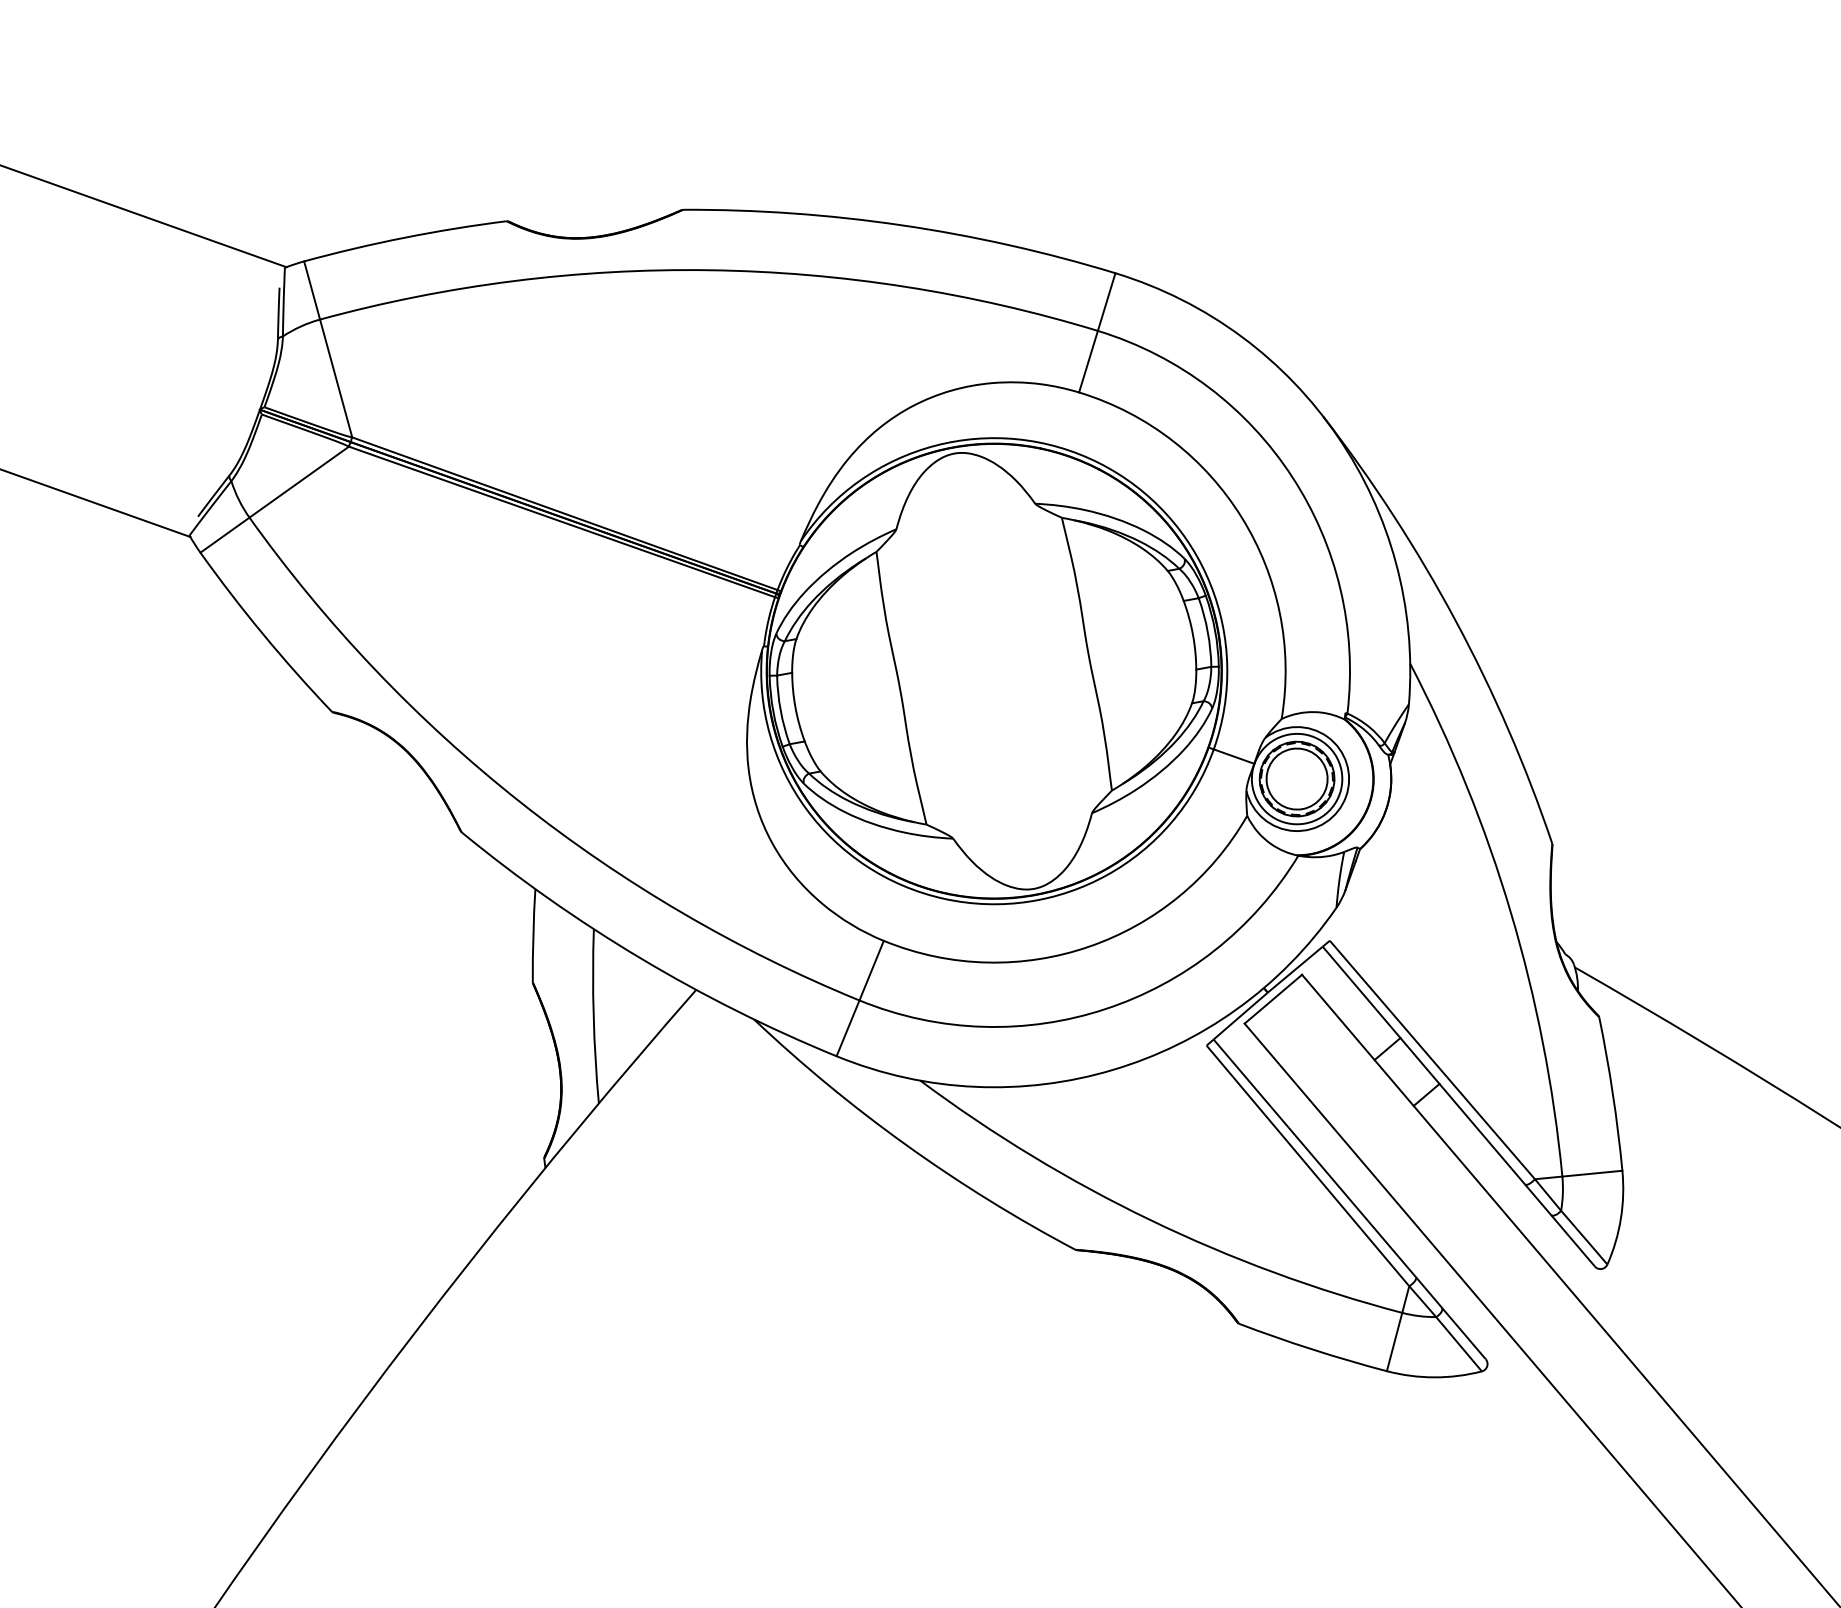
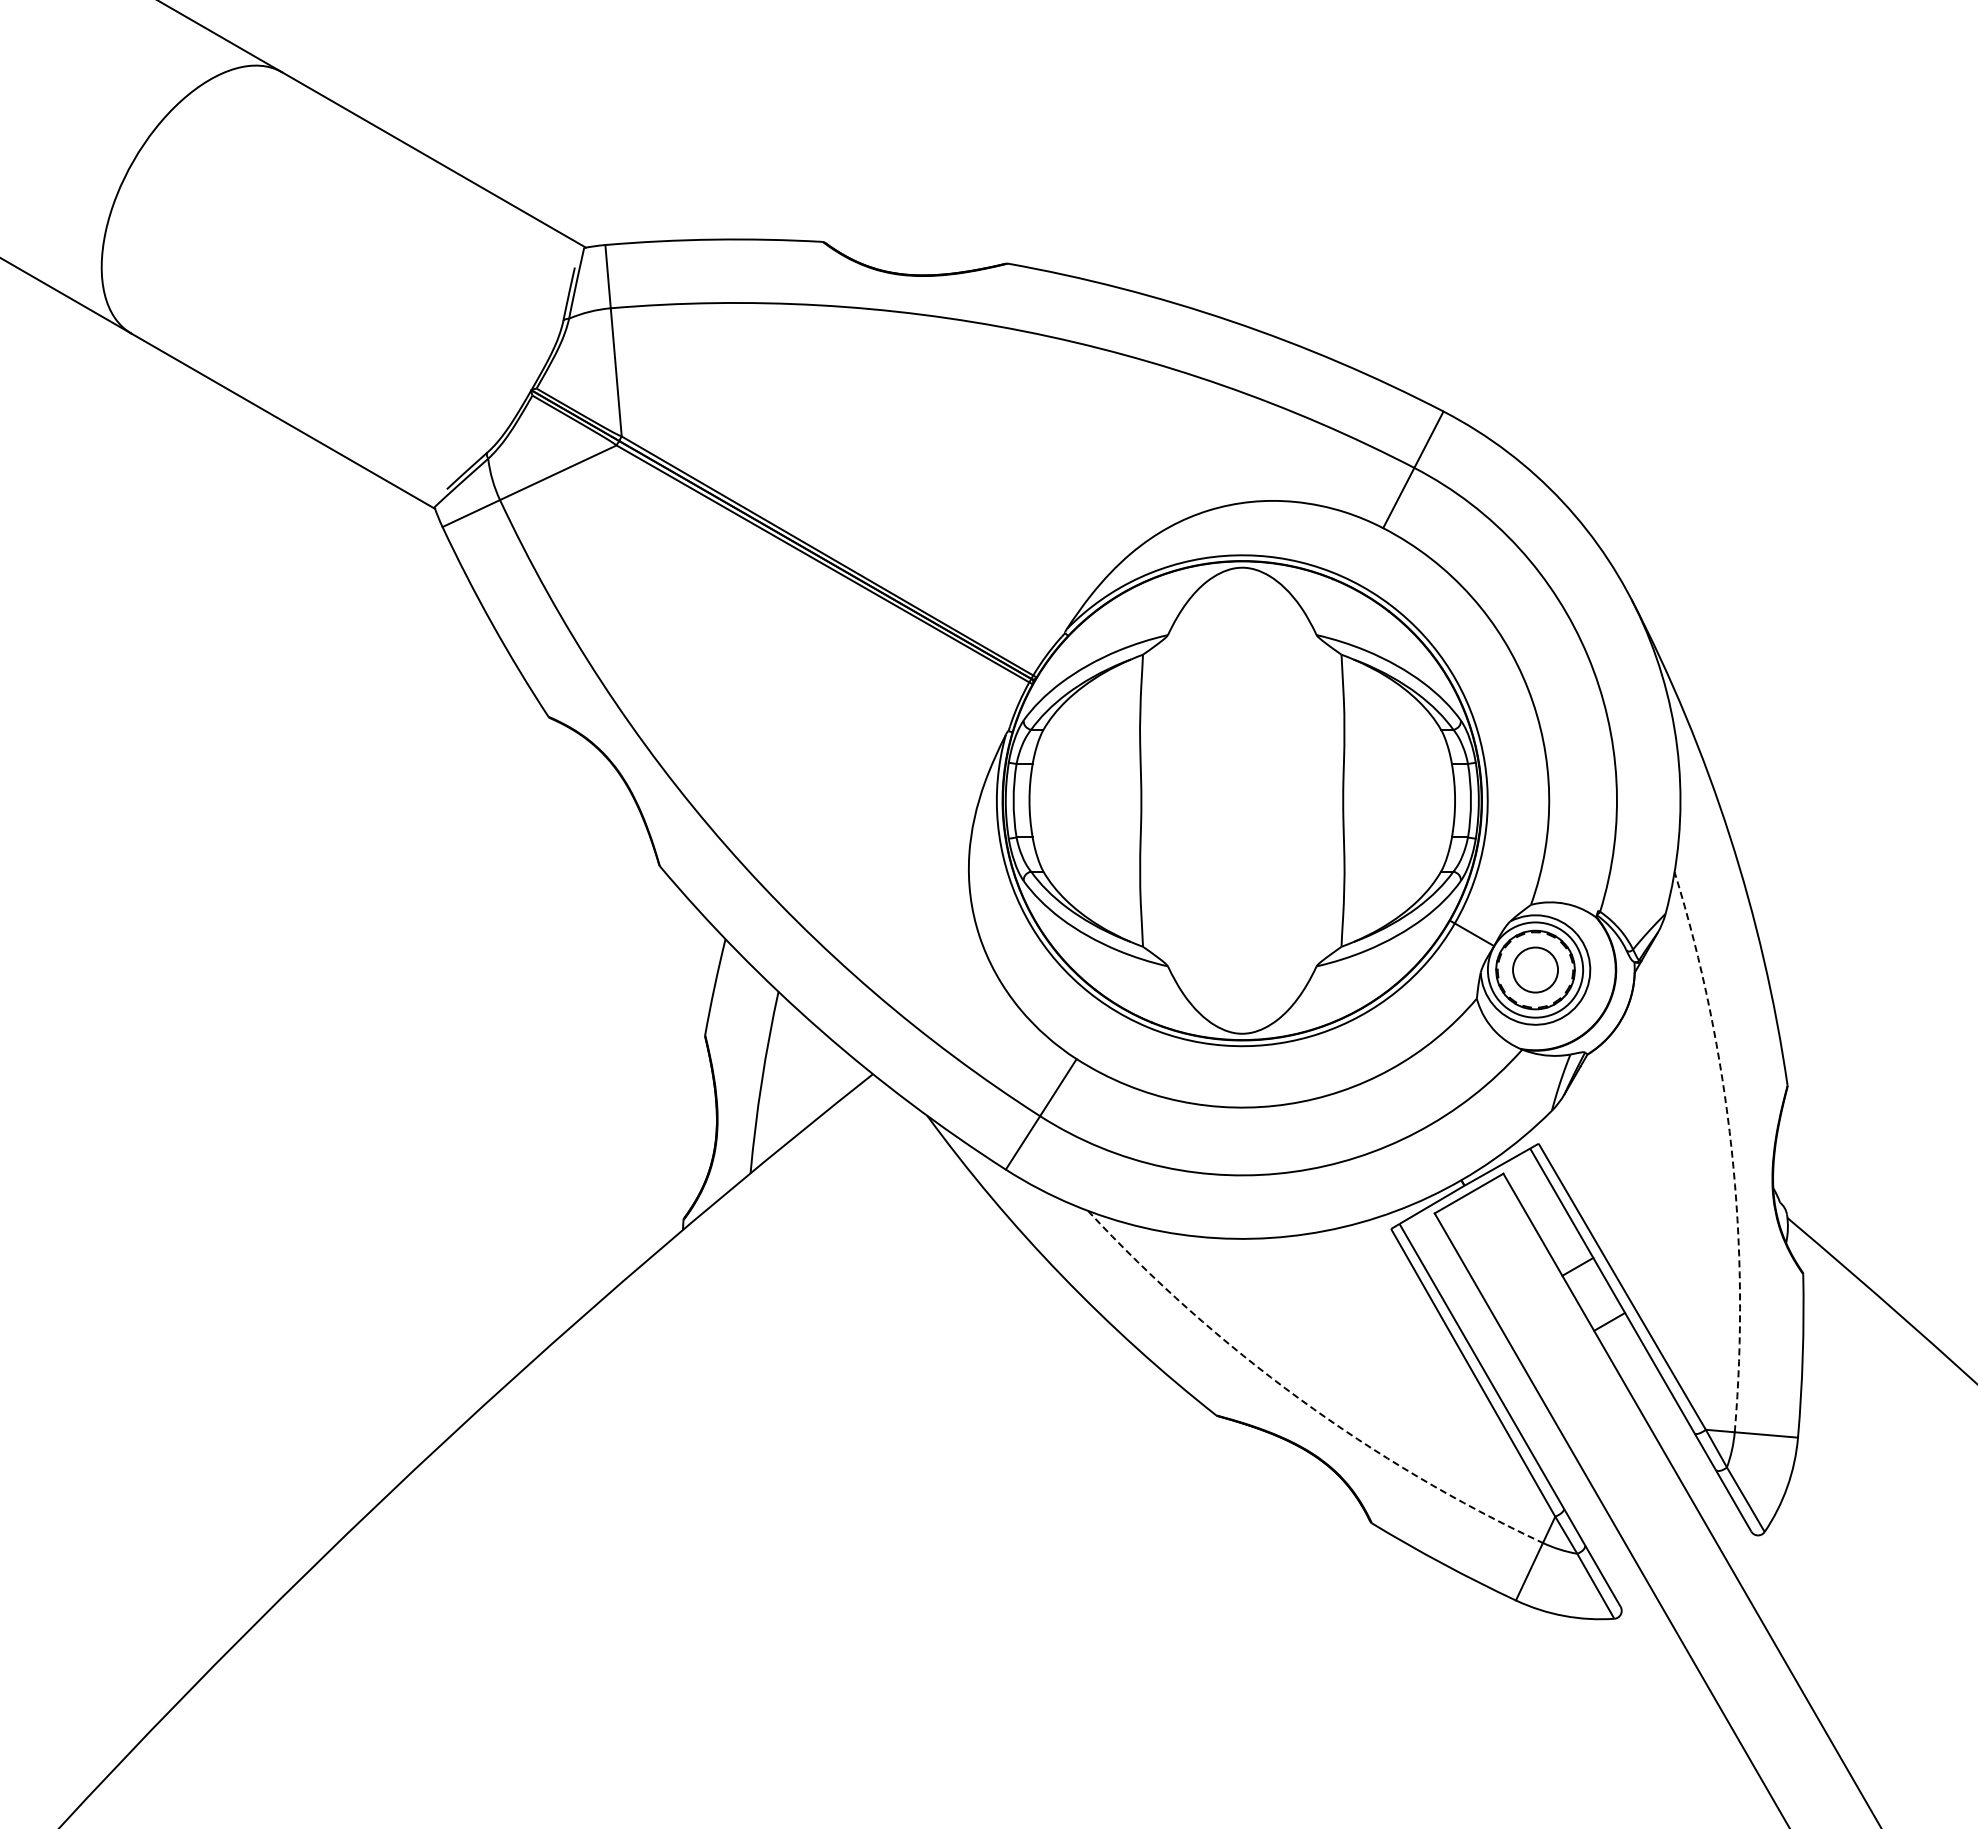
circle: (1296, 778) -> (1535, 969), size x0.7
arc: (1510, 913) -> (1731, 1149), solid -> dashed
arc: (1150, 1219) -> (1299, 1398), solid -> dashed

